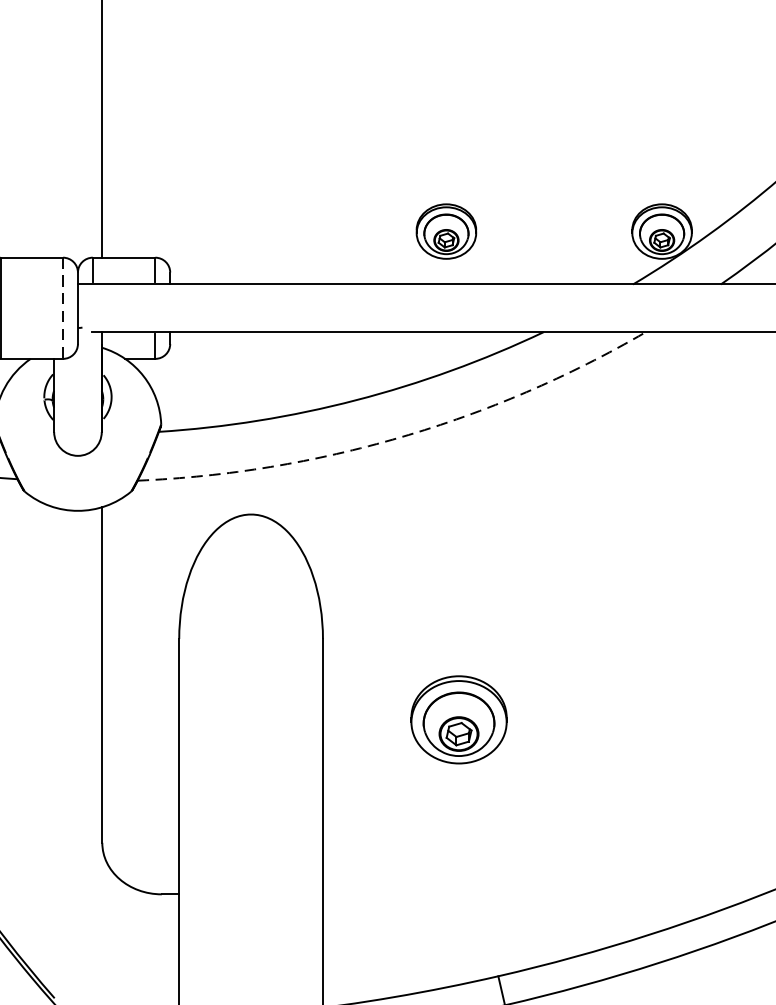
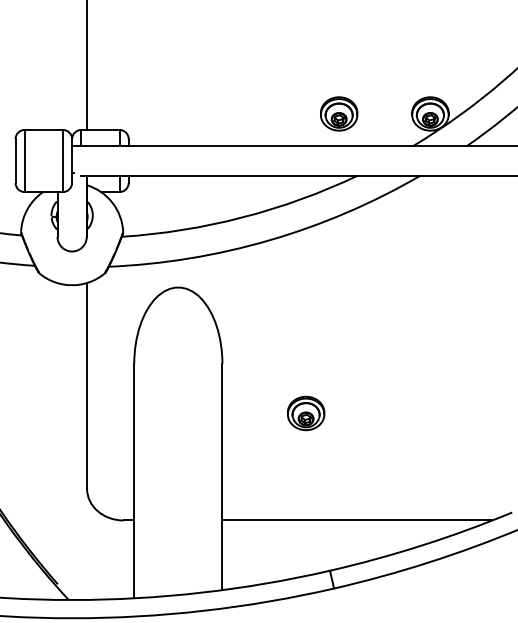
part: (447, 230) -> (339, 113), moved
line: (63, 309) -> (63, 161), dashed -> solid
arc: (401, 437) -> (270, 240), dashed -> solid
part: (460, 719) -> (306, 413), size x0.62
line: (543, 894) -> (357, 520), added

